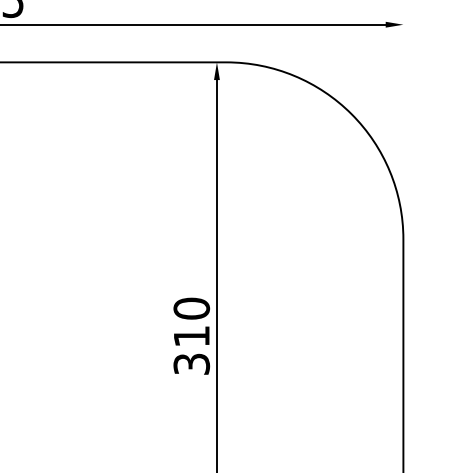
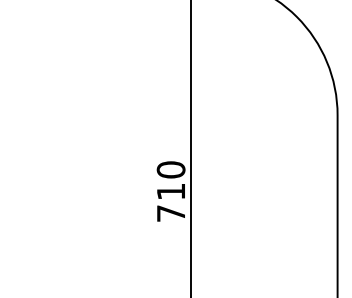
text: (191, 363) -> (170, 213), 310 -> 710

